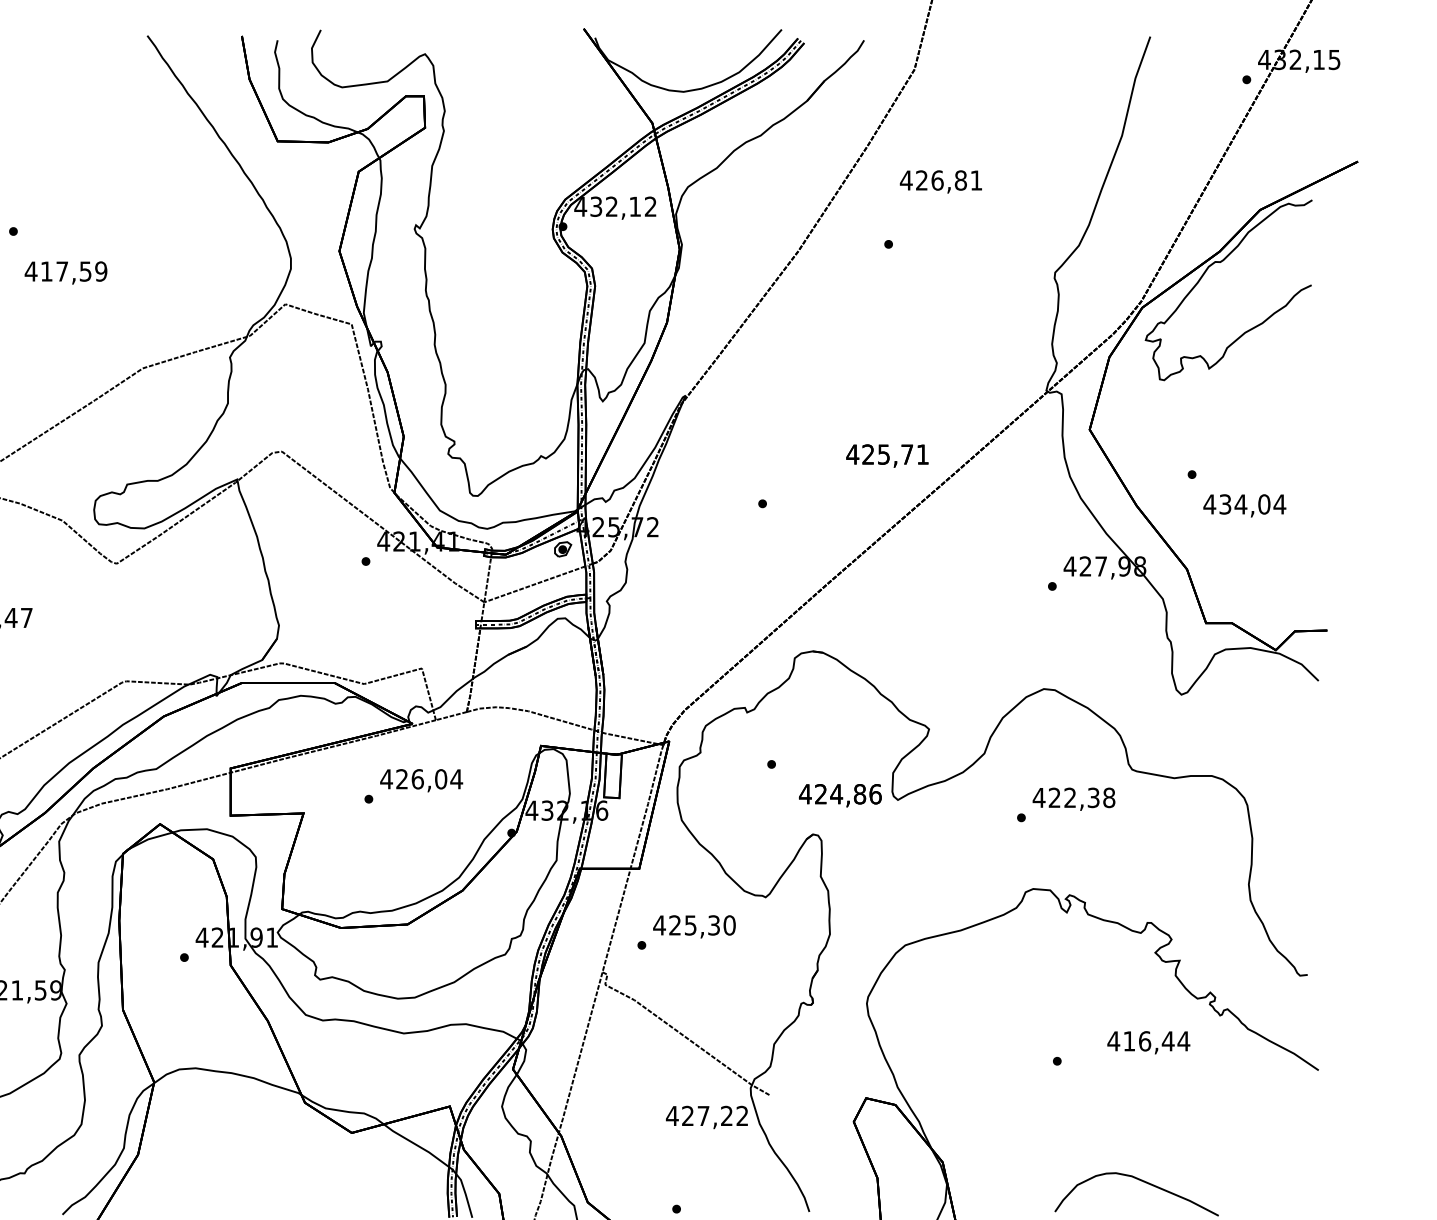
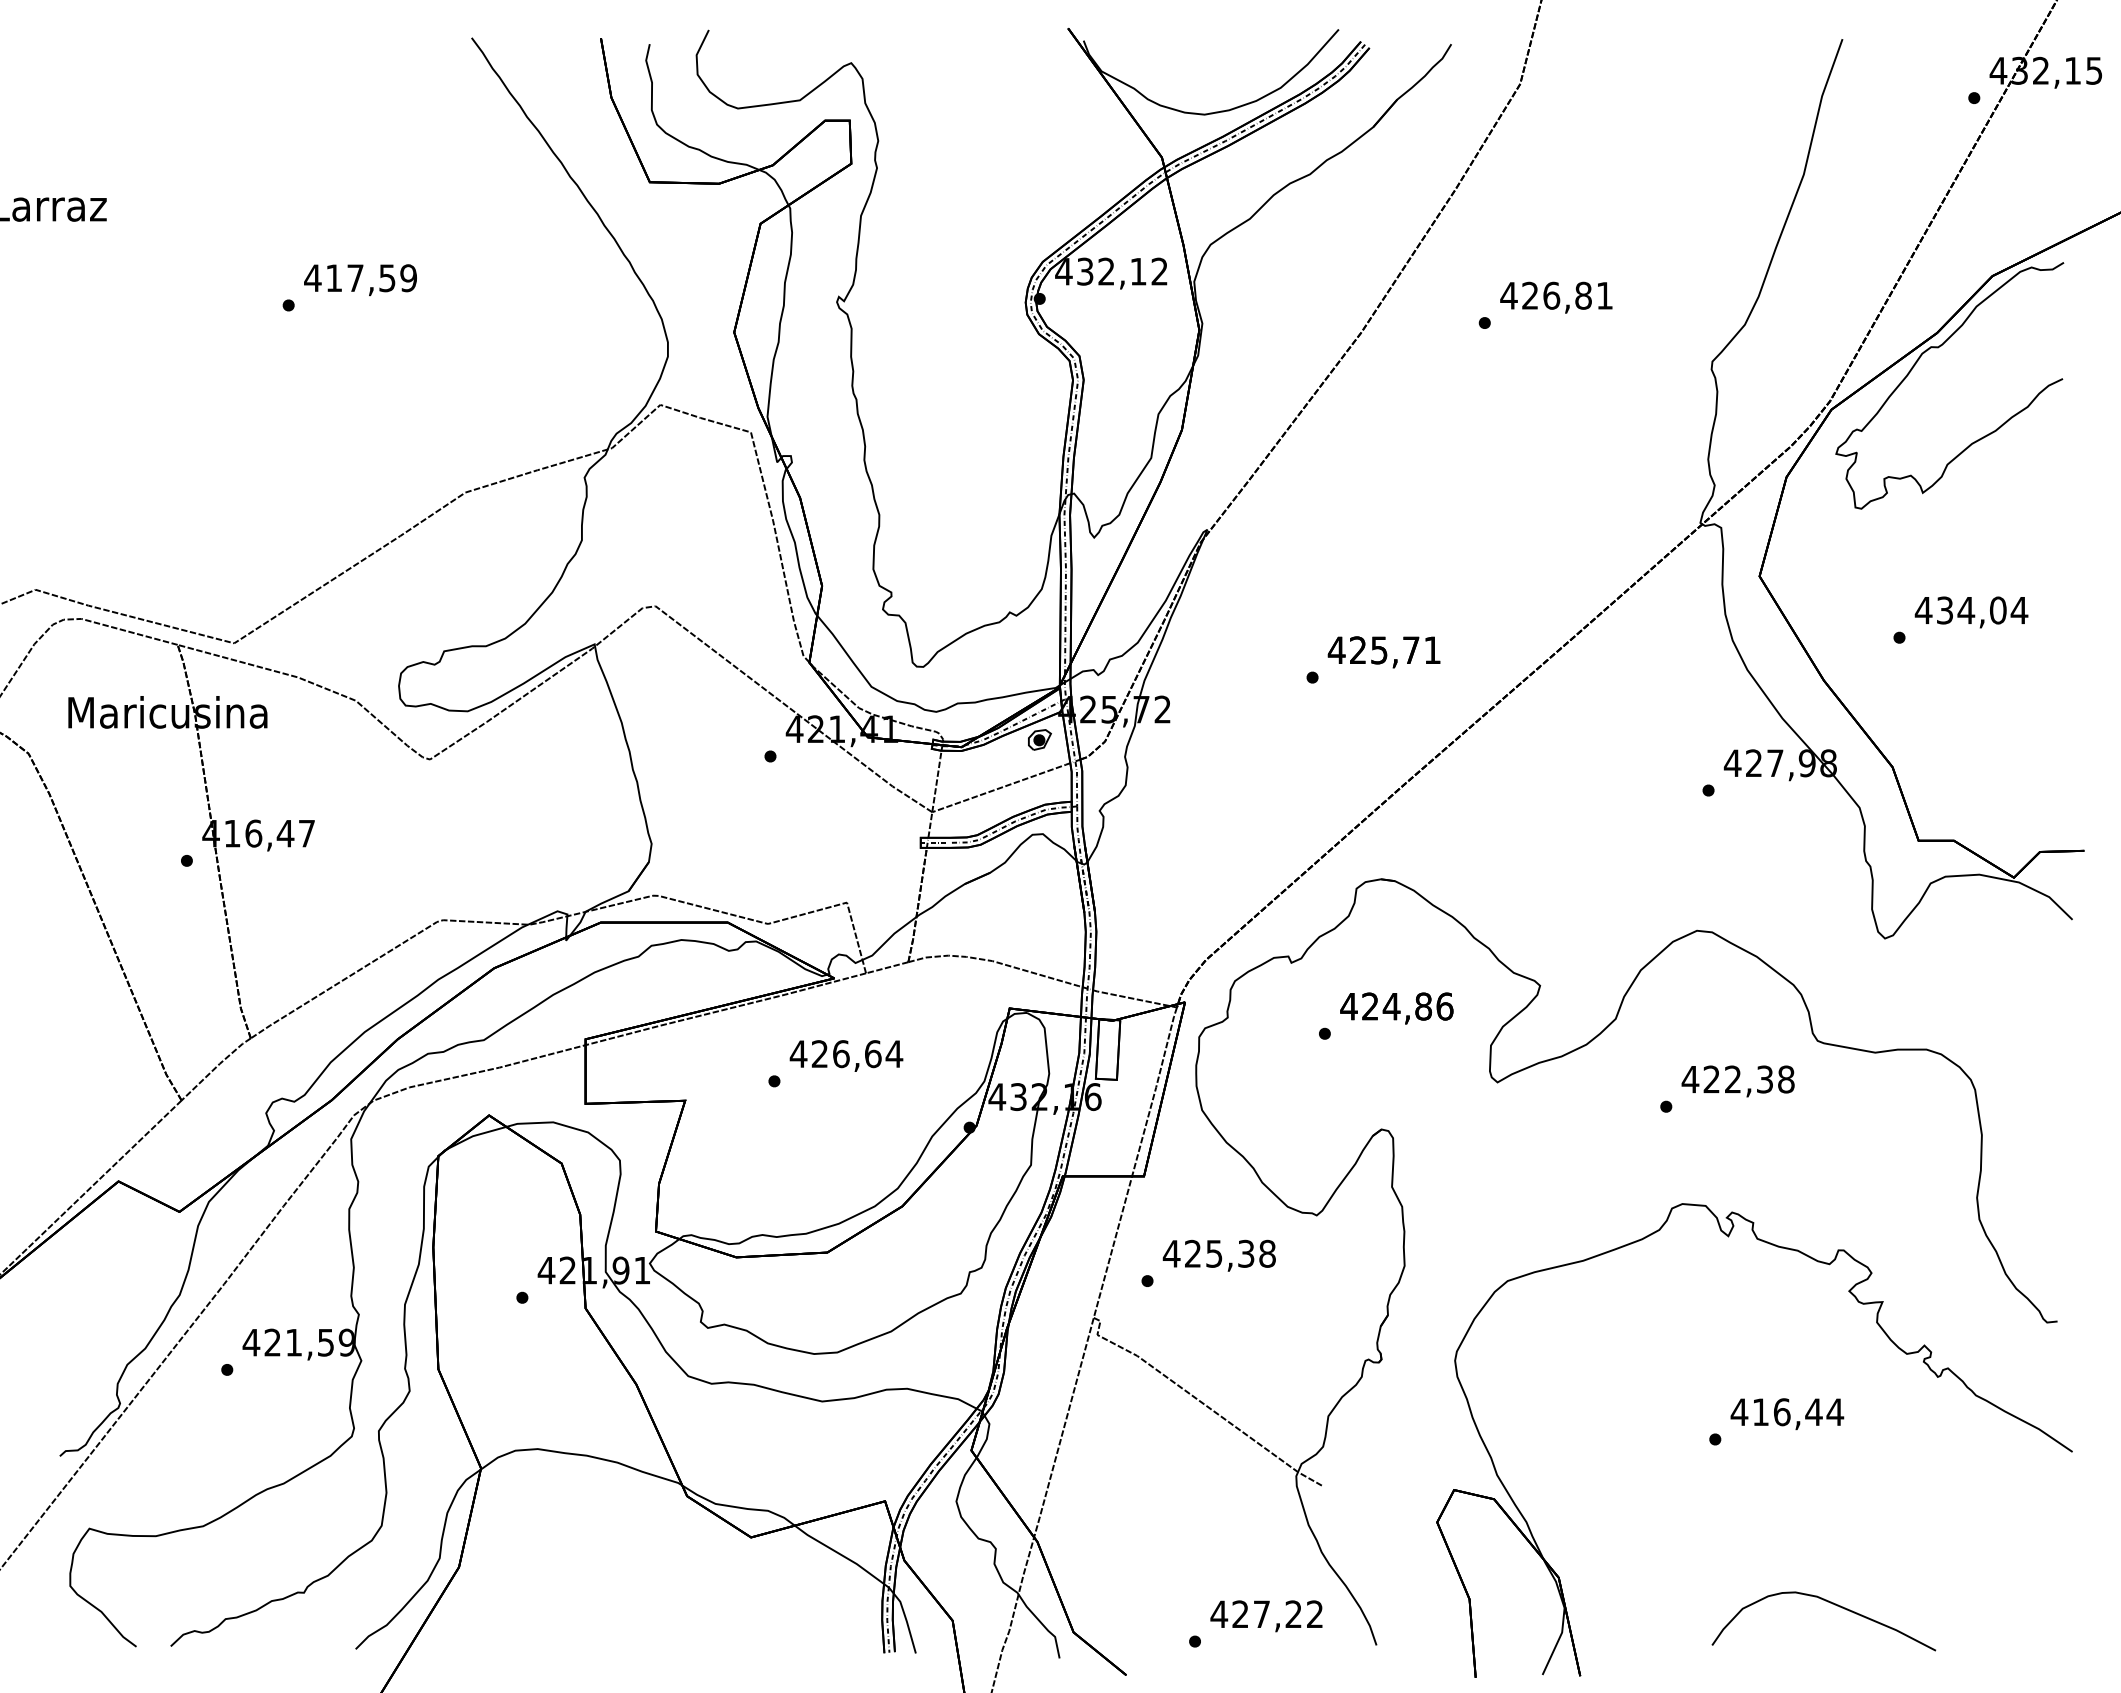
text: (941, 181) -> (1556, 297), moved
text: (65, 273) -> (360, 280), moved
text: (886, 456) -> (1383, 652), moved
text: (1244, 505) -> (1971, 612), moved
text: (440, 778) -> (872, 1053), 426,04 -> 426,64
text: (840, 795) -> (1396, 1008), moved
text: (729, 925) -> (1267, 1253), 425,30 -> 425,38
text: (1148, 1042) -> (1787, 1414), moved
text: (706, 1117) -> (1266, 1616), moved

